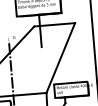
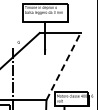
line: (60, 57) -> (63, 66), solid -> dashed

